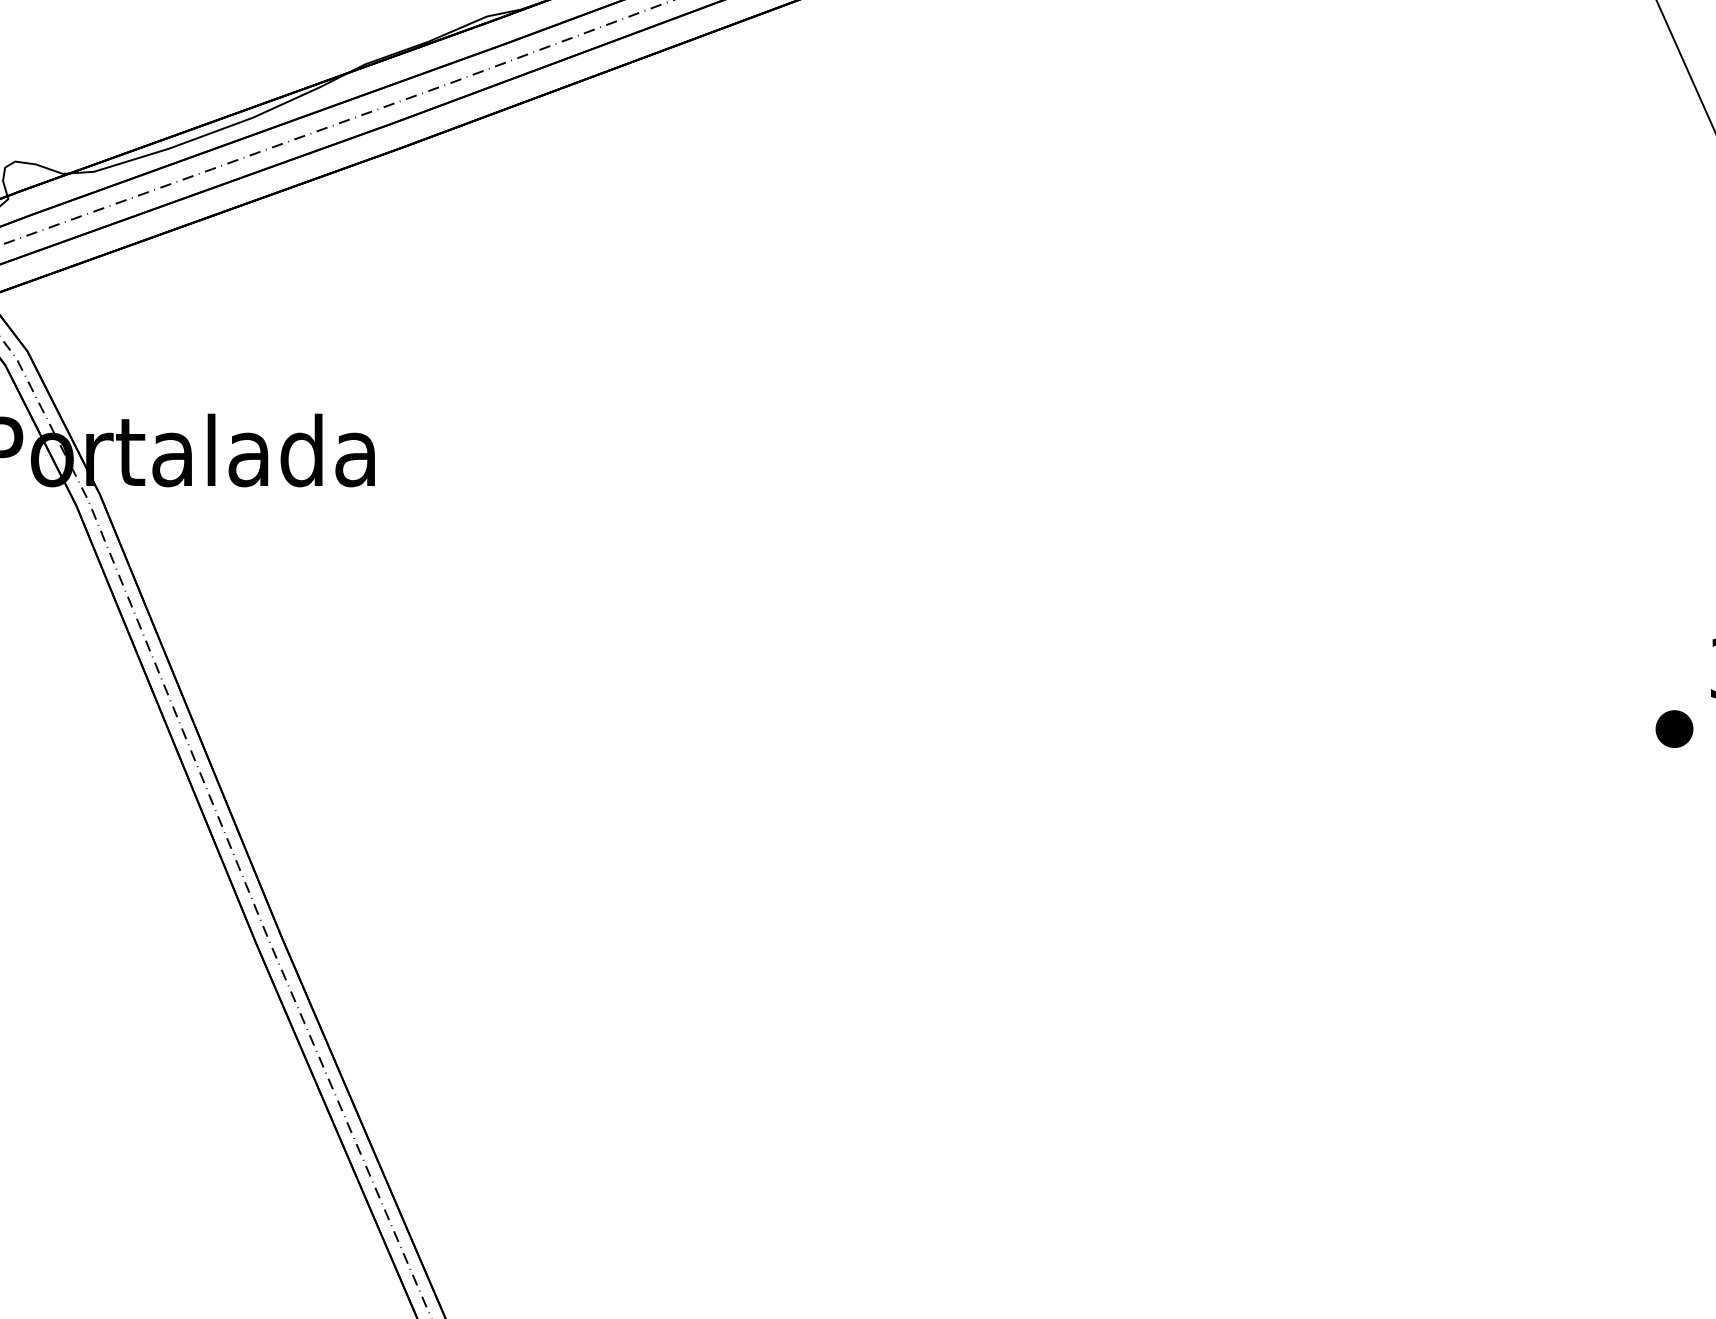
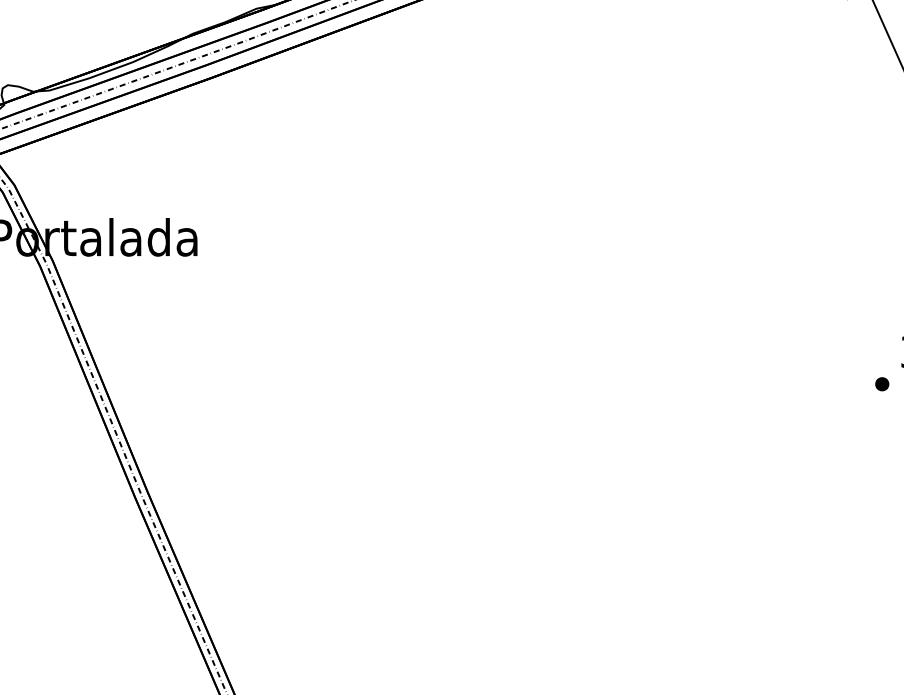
part: (1675, 729) -> (882, 384), size x0.71

